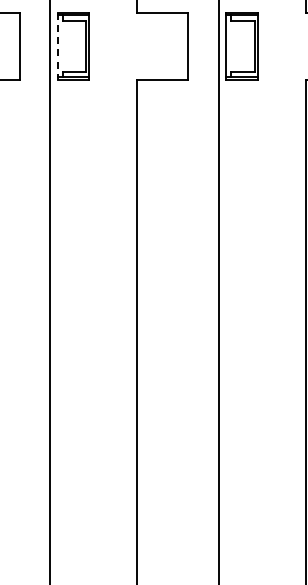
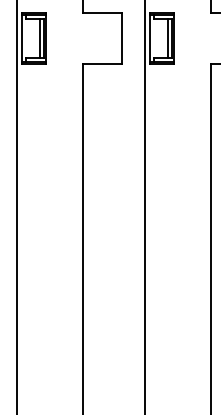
line: (81, 45) -> (40, 37), added
line: (249, 45) -> (168, 37), added
line: (57, 46) -> (22, 38), dashed -> solid

